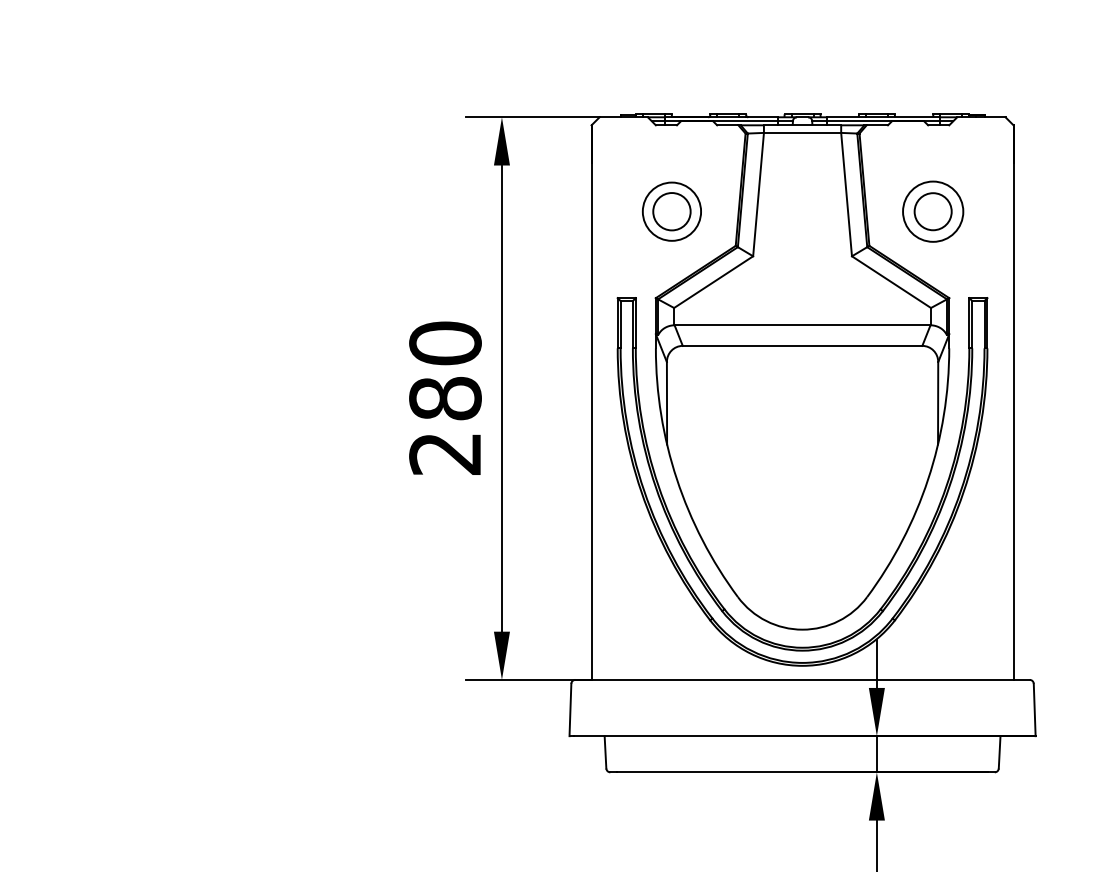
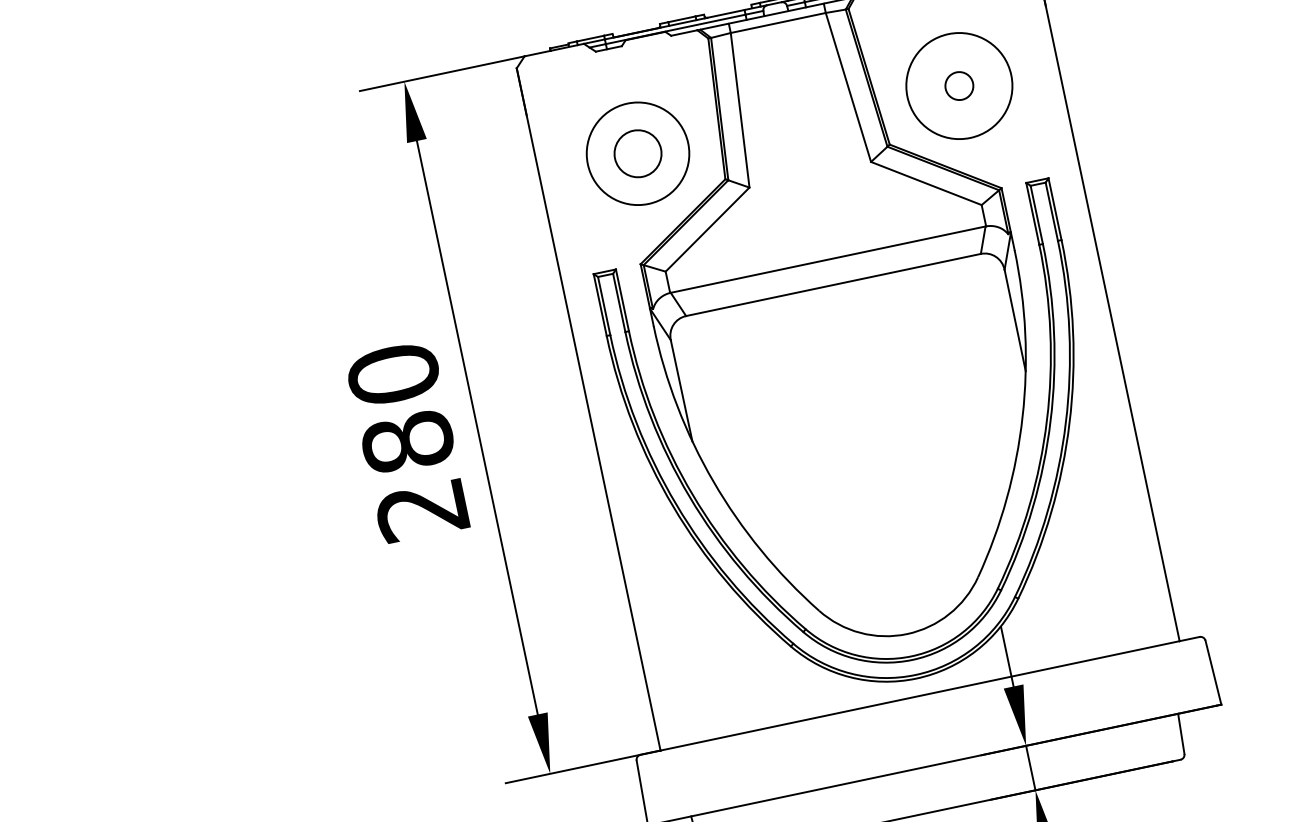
circle: (671, 211) -> (637, 153), size x1.4
circle: (932, 211) -> (958, 85), size x0.6
circle: (933, 211) -> (959, 85), size x1.4

